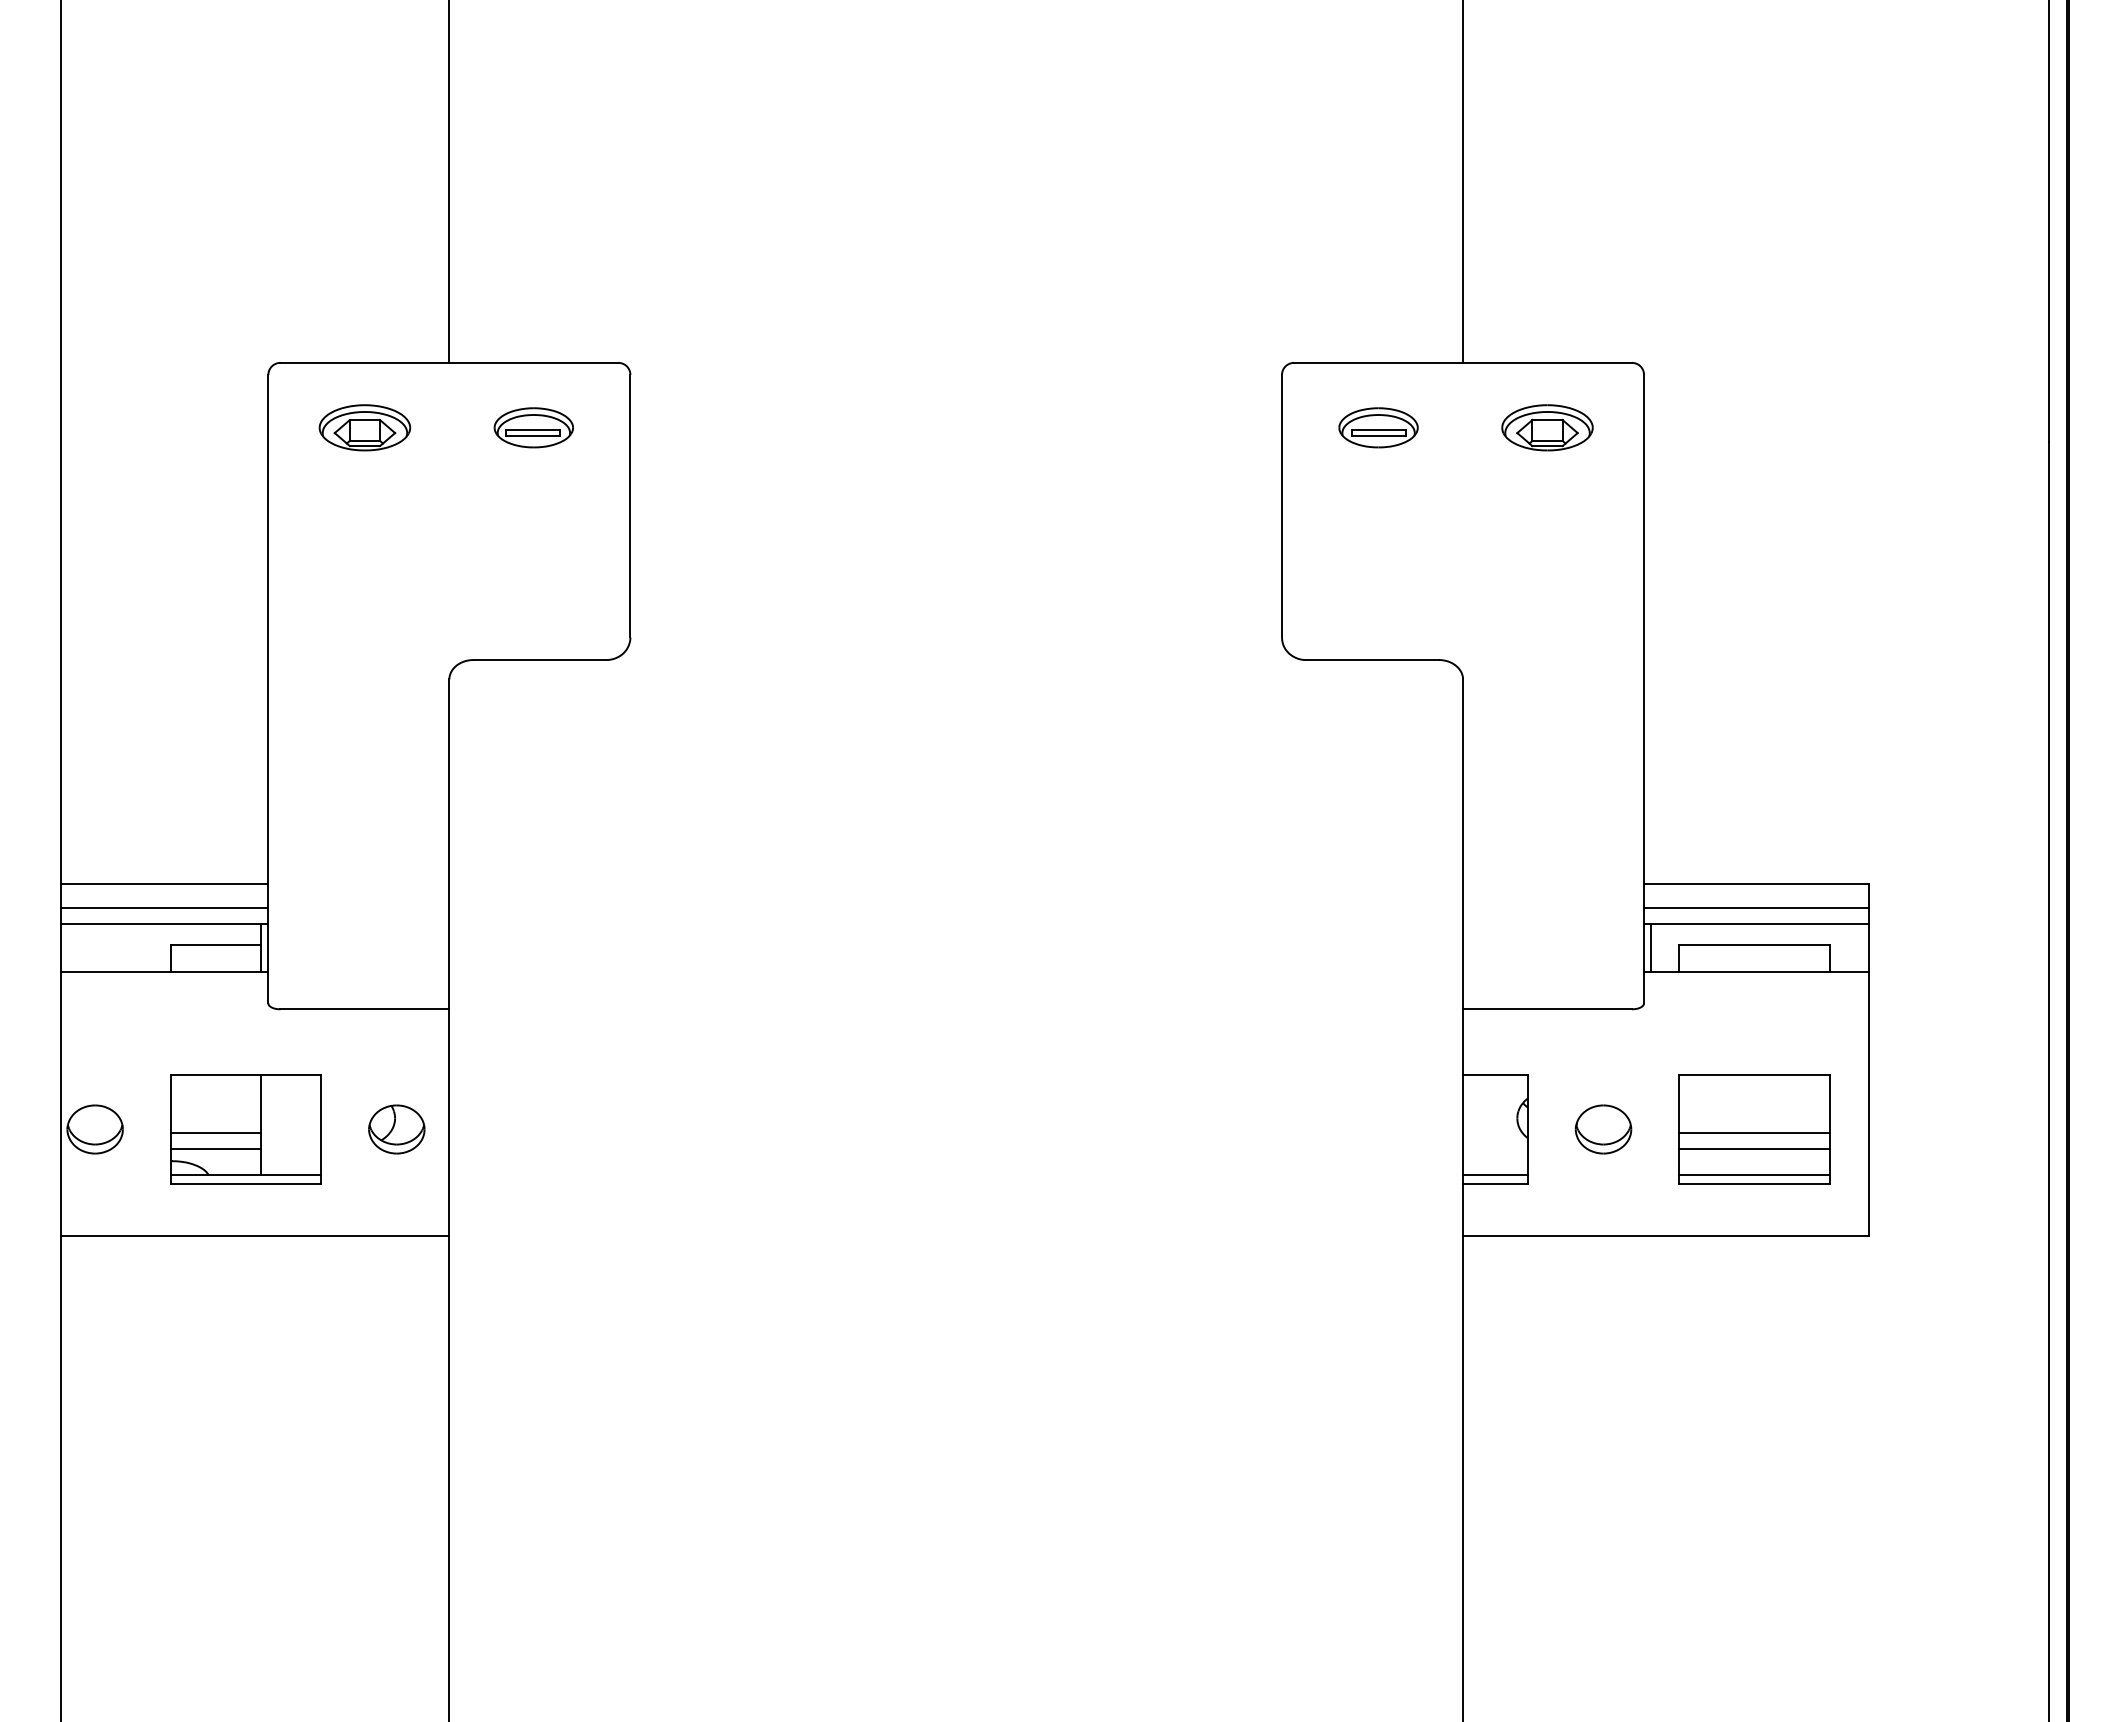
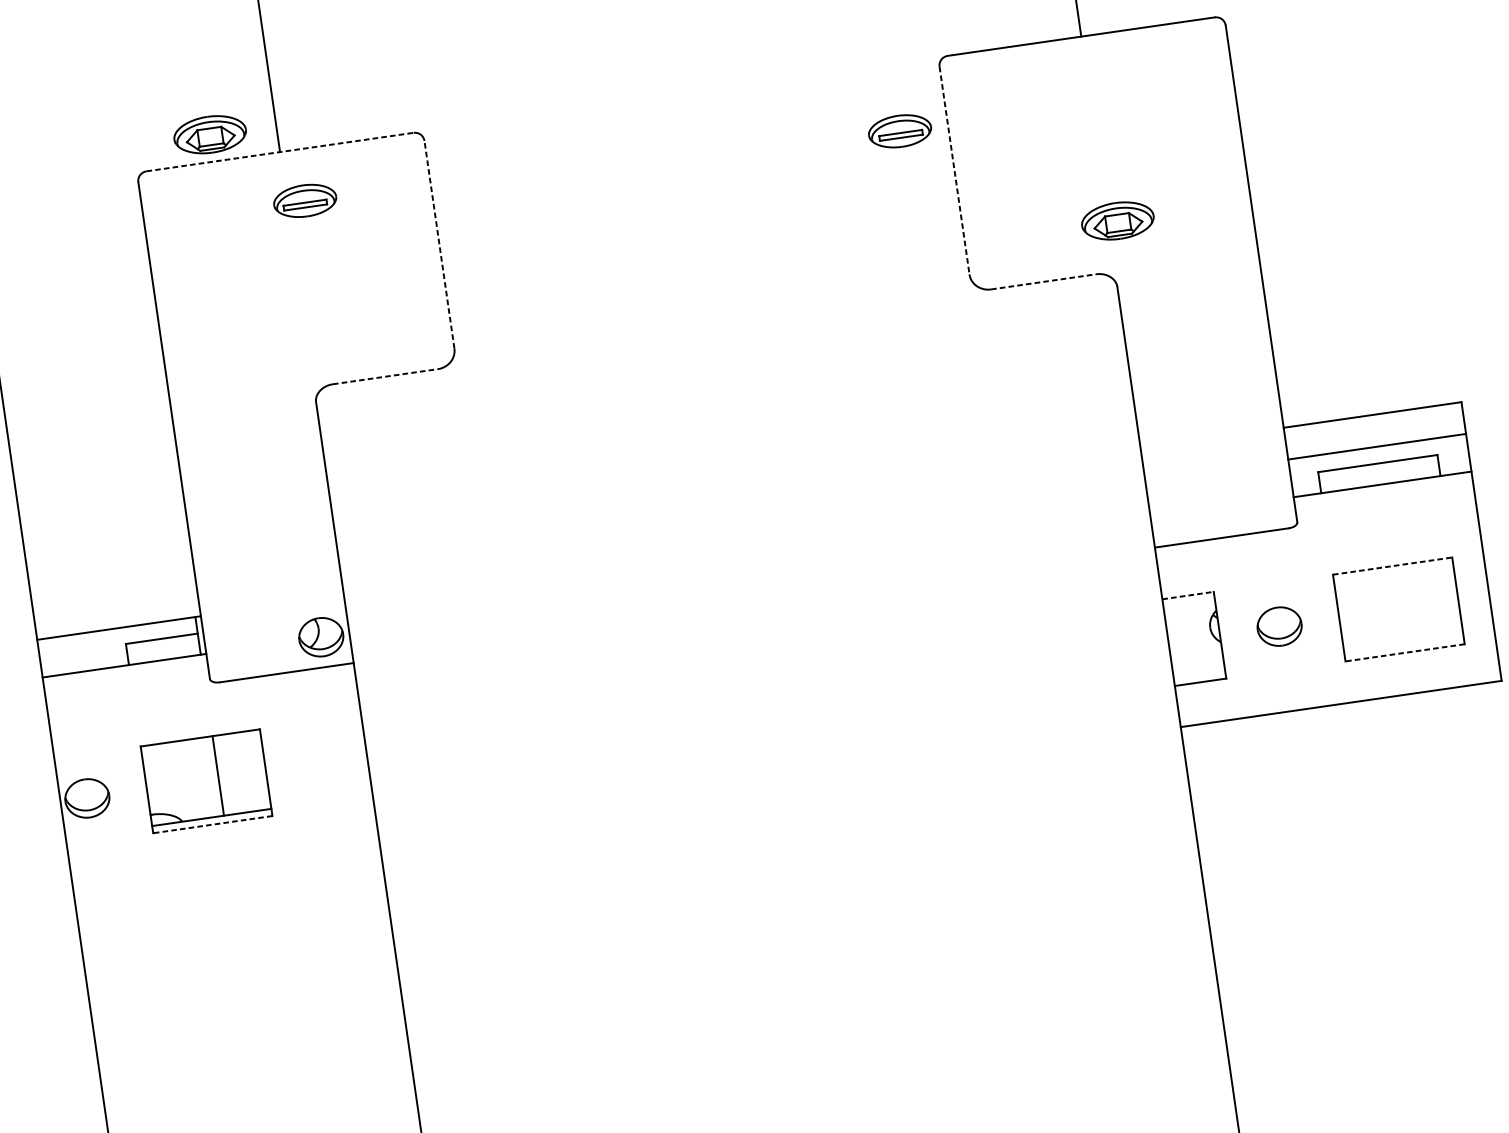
line: (449, 362) -> (280, 151), solid -> dashed
part: (364, 427) -> (209, 134), moved
part: (533, 427) -> (304, 200), moved
part: (1378, 427) -> (899, 131), moved
part: (1547, 427) -> (1117, 220), moved
line: (630, 505) -> (439, 244), solid -> dashed
line: (1282, 506) -> (954, 170), solid -> dashed
line: (540, 660) -> (385, 377), solid -> dashed
line: (1373, 660) -> (1044, 282), solid -> dashed
line: (164, 883) -> (114, 596), removed
line: (164, 908) -> (117, 615), removed
line: (1756, 908) -> (1375, 434), removed
line: (1650, 947) -> (1296, 477), removed
line: (1495, 1074) -> (1187, 595), solid -> dashed
line: (1754, 1074) -> (1392, 565), solid -> dashed
part: (396, 1129) -> (321, 637), moved
line: (215, 1132) -> (182, 787), removed
line: (1753, 1132) -> (1398, 611), removed
line: (215, 1148) -> (184, 799), removed
line: (1753, 1148) -> (1400, 624), removed
line: (1495, 1175) -> (1199, 675), removed
line: (1753, 1175) -> (1403, 645), removed
line: (245, 1184) -> (212, 824), solid -> dashed
line: (1753, 1184) -> (1404, 653), solid -> dashed
line: (255, 1236) -> (226, 864), removed

